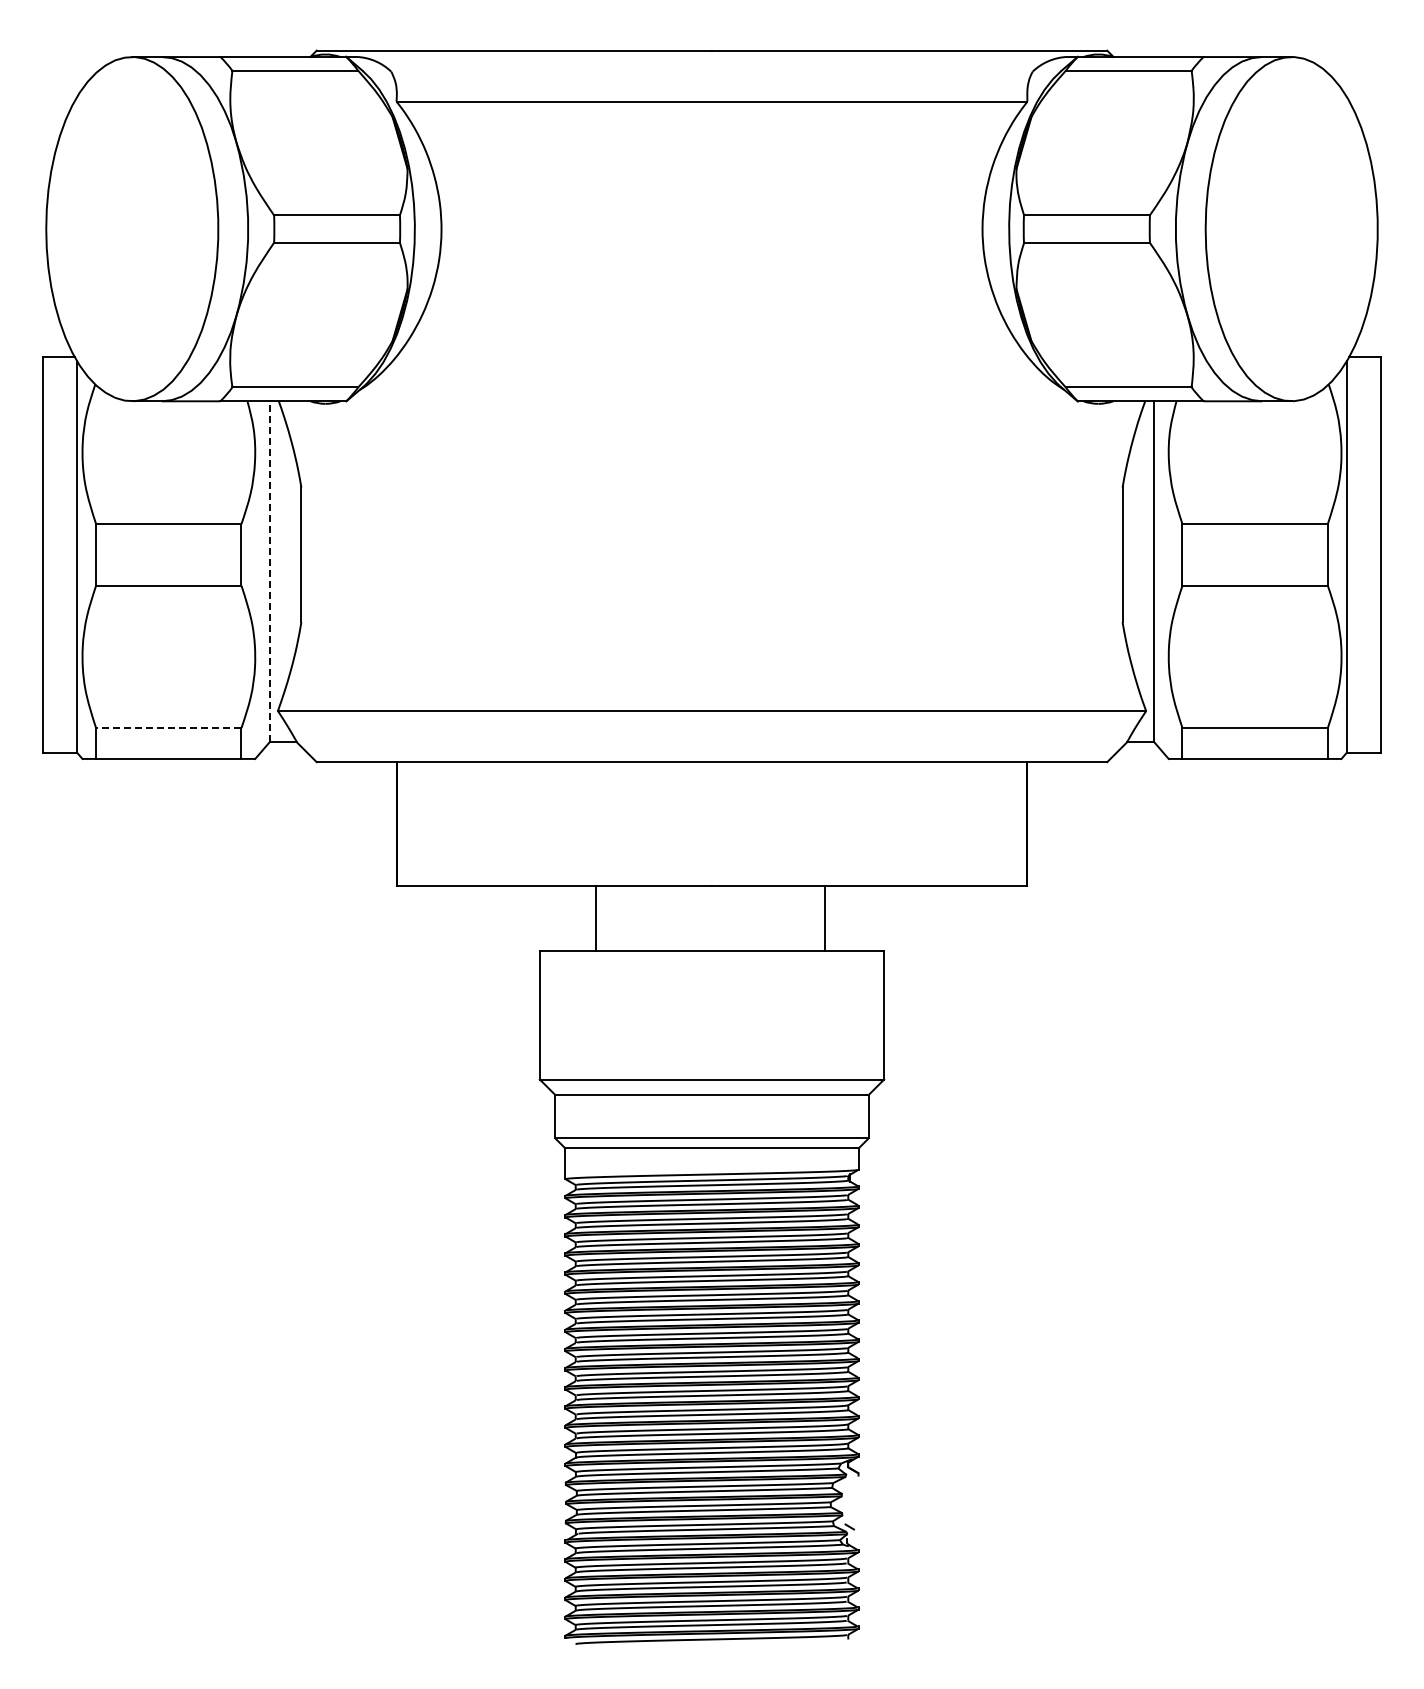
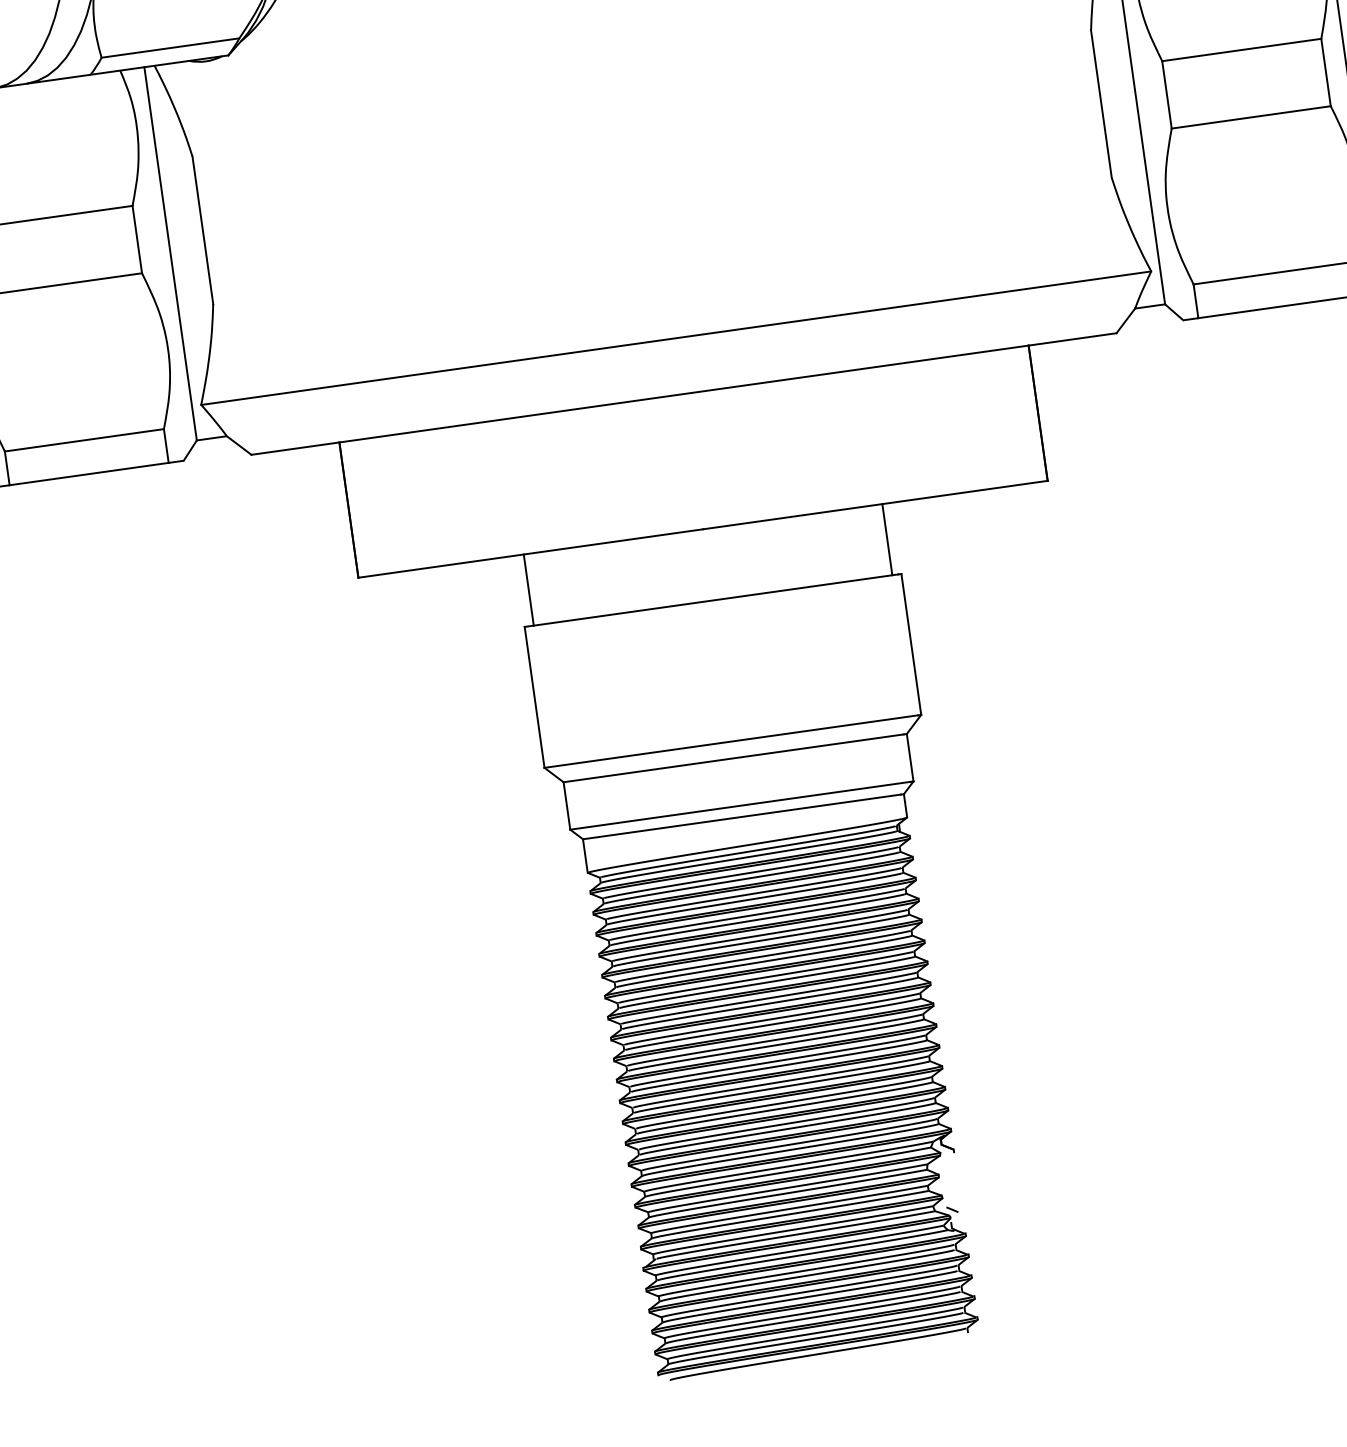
line: (269, 571) -> (170, 253), dashed -> solid
line: (168, 728) -> (84, 440), dashed -> solid
line: (596, 917) -> (529, 589), moved
line: (824, 917) -> (886, 538), moved

